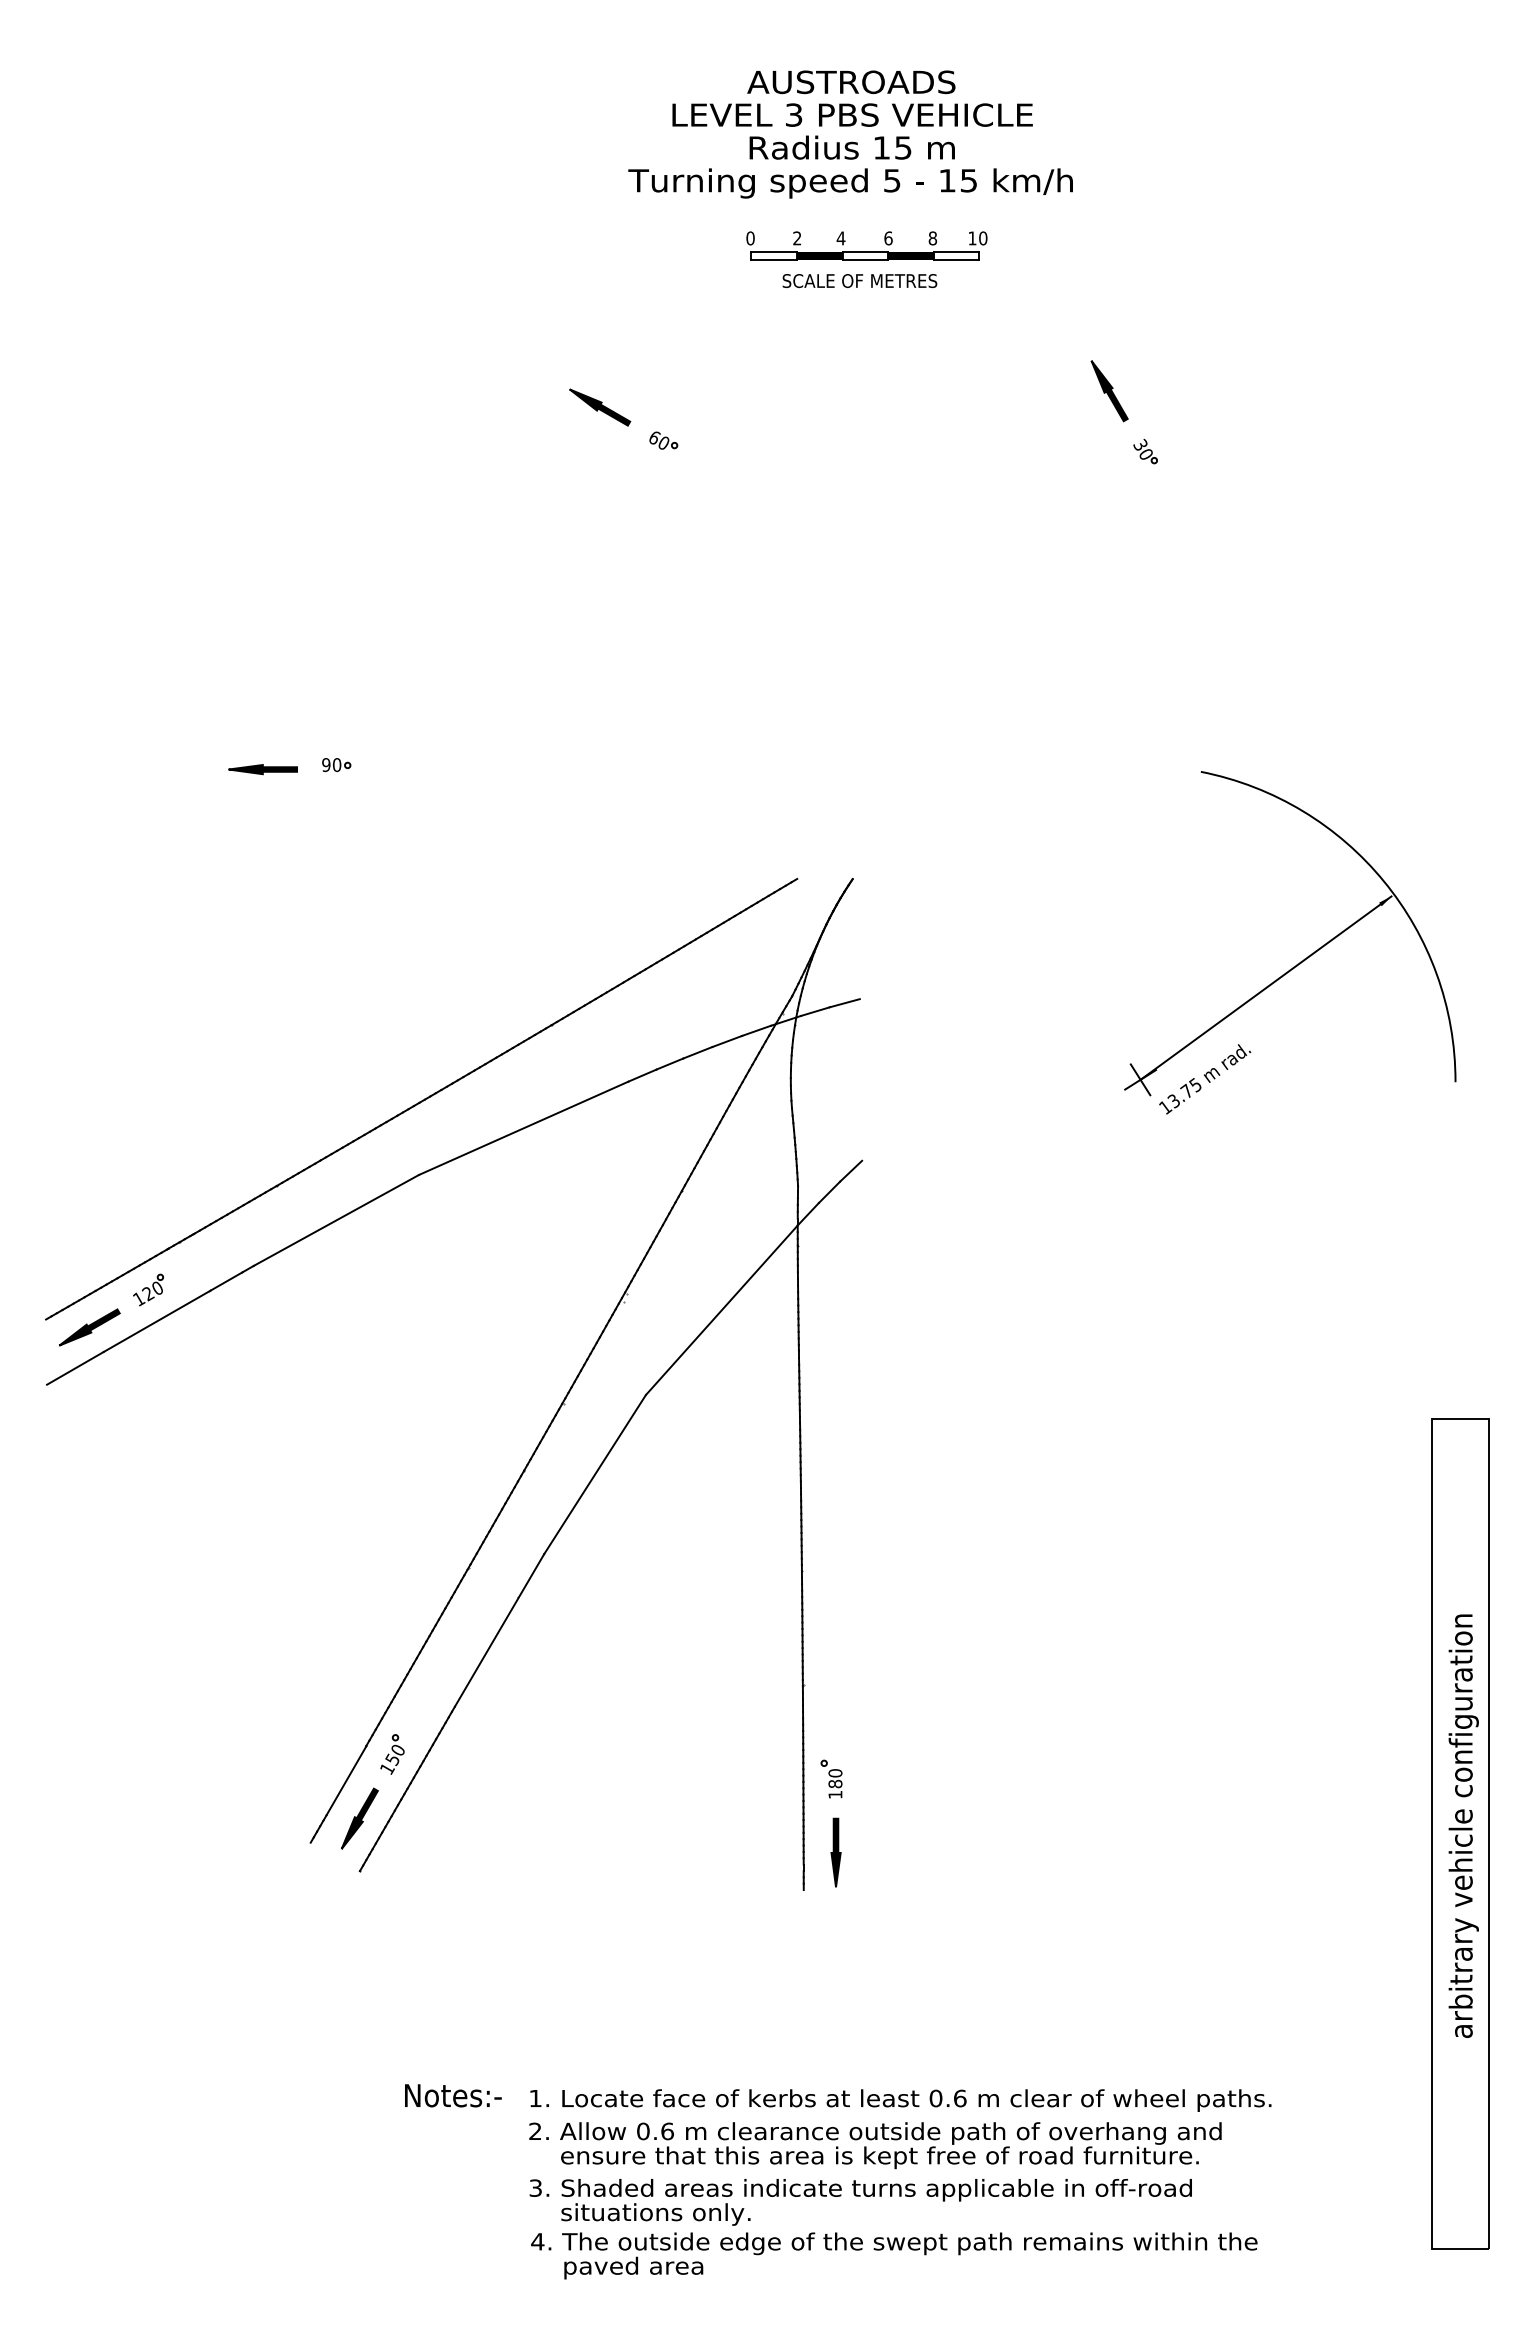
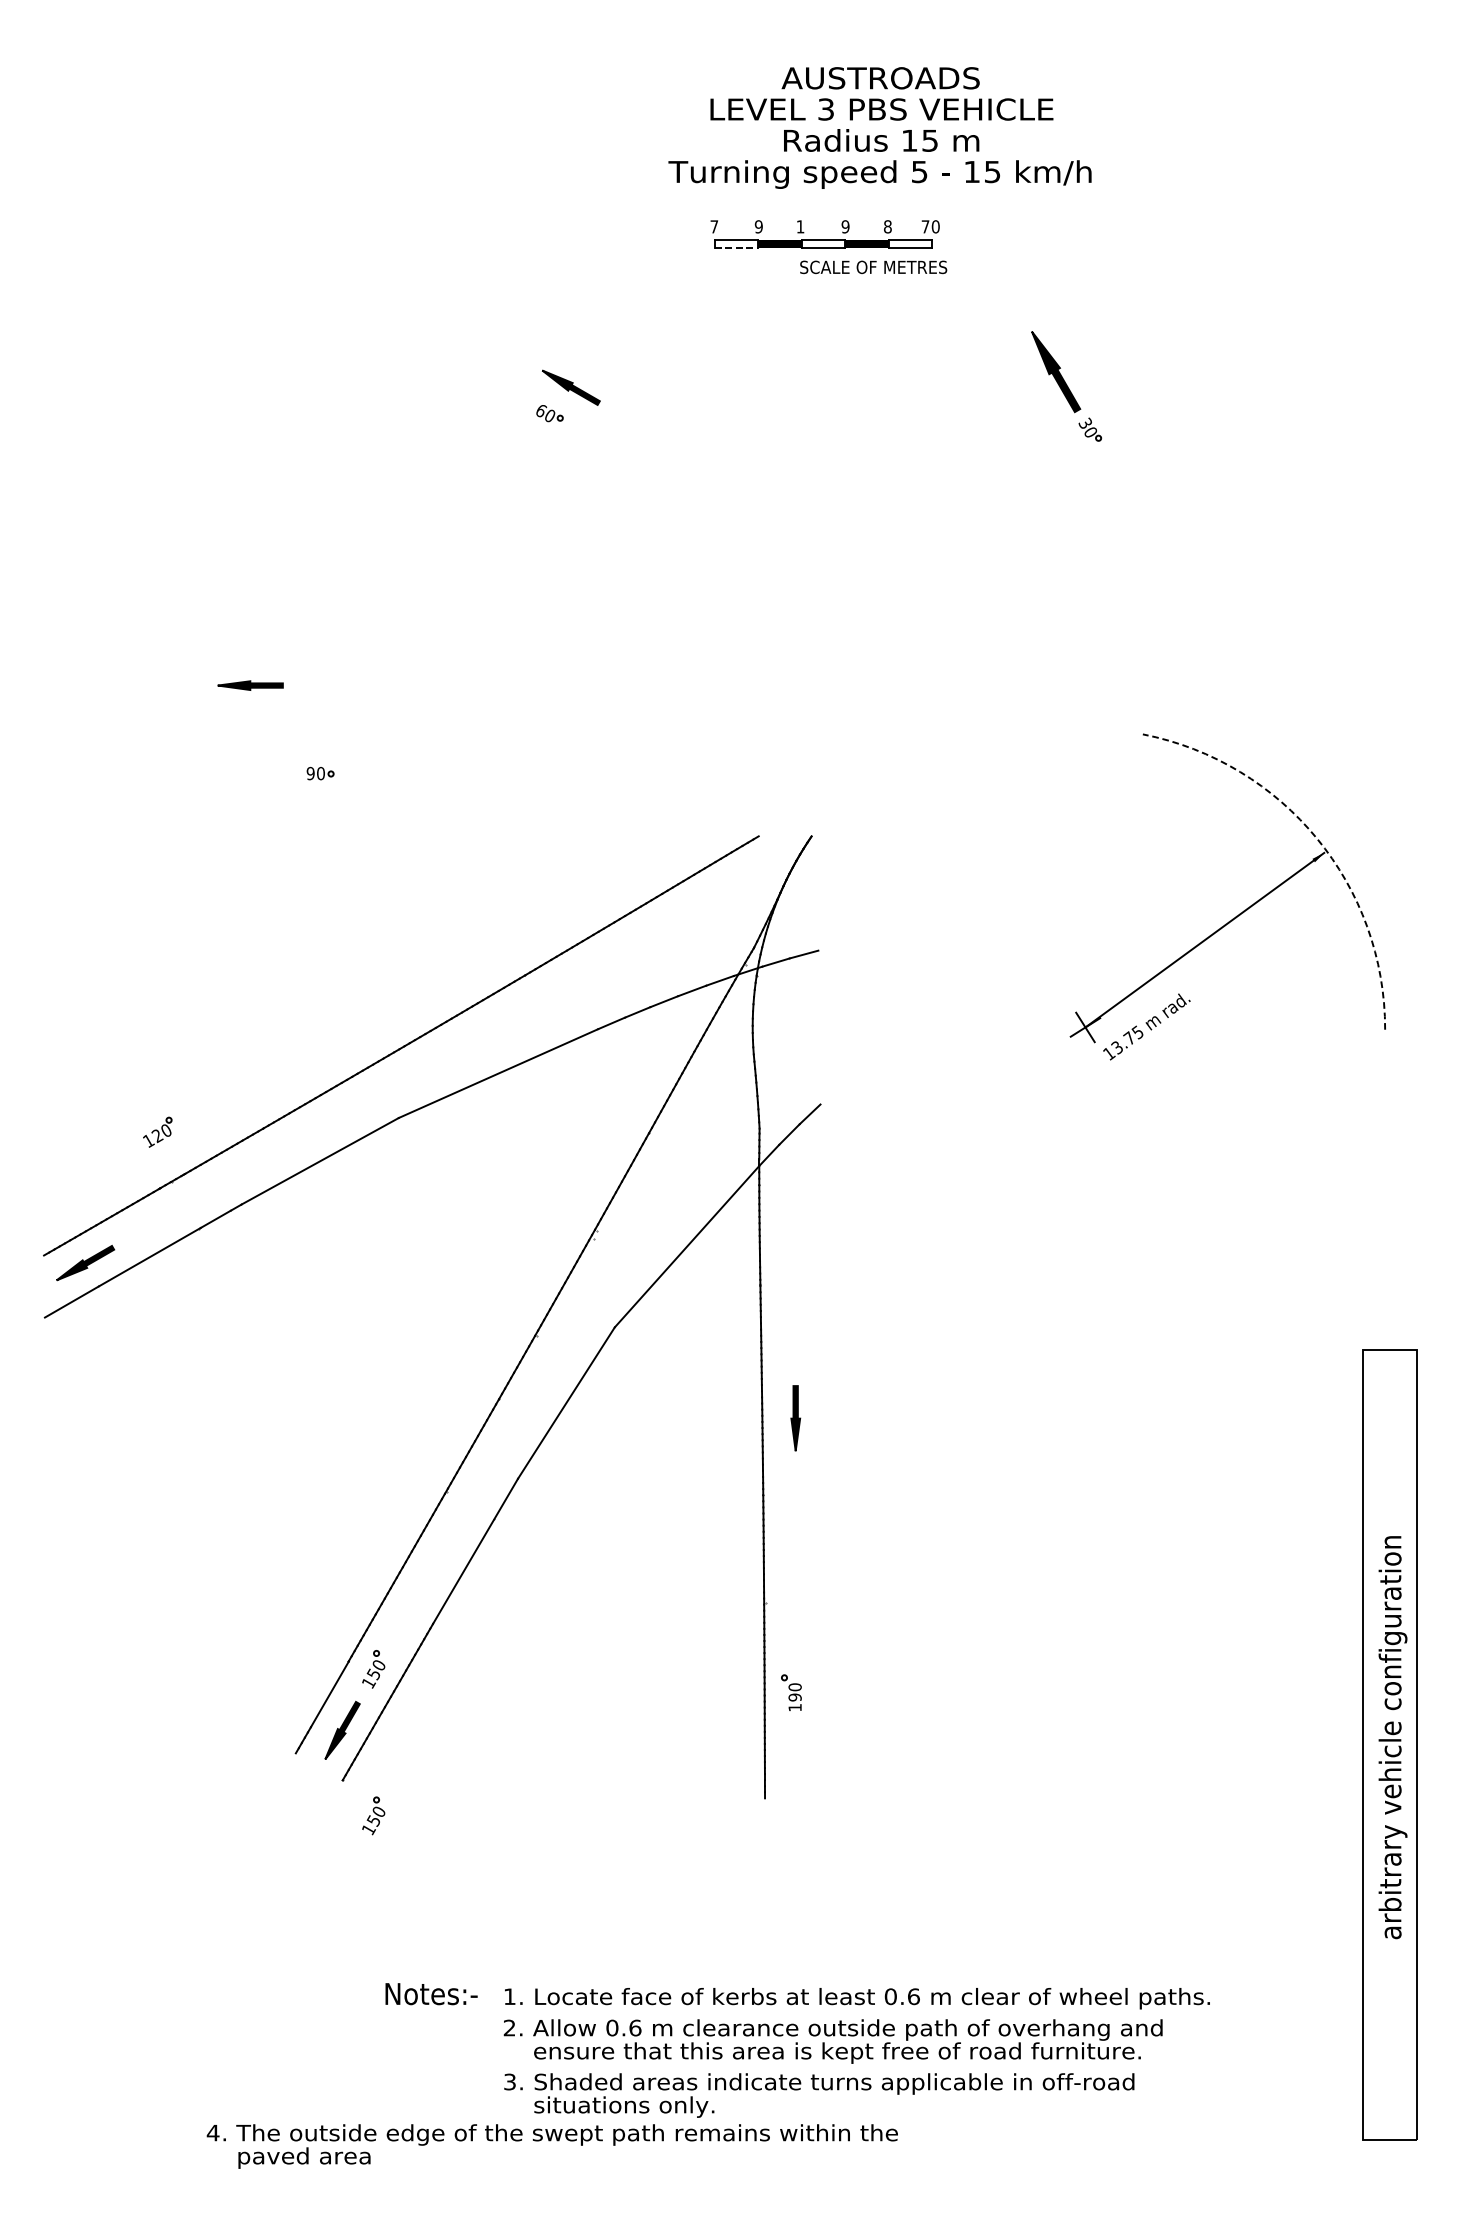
text: (850, 134) -> (879, 127), moved
text: (750, 238) -> (714, 226), 0 -> 7
text: (797, 238) -> (759, 226), 2 -> 9
text: (840, 238) -> (799, 226), 4 -> 1
text: (888, 238) -> (845, 226), 6 -> 9
text: (972, 238) -> (925, 226), 10 -> 70
line: (774, 260) -> (737, 247), solid -> dashed
text: (859, 281) -> (873, 267), moved
part: (1109, 391) -> (1055, 372), size x1.4
part: (663, 440) -> (549, 413), moved
part: (336, 765) -> (320, 774), moved
part: (262, 769) -> (249, 685), moved
arc: (1383, 881) -> (1316, 838), solid -> dashed
part: (148, 1289) -> (157, 1131), moved
text: (835, 1783) -> (795, 1696), 180 -> 190
part: (835, 1852) -> (795, 1418), moved
part: (392, 1908) -> (373, 1815), added
text: (894, 2255) -> (552, 2146), moved

